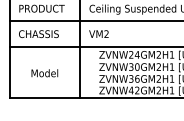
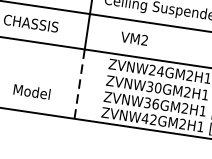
text: (98, 33) -> (133, 37), moved
line: (80, 72) -> (79, 83), solid -> dashed
text: (44, 73) -> (31, 92), moved

